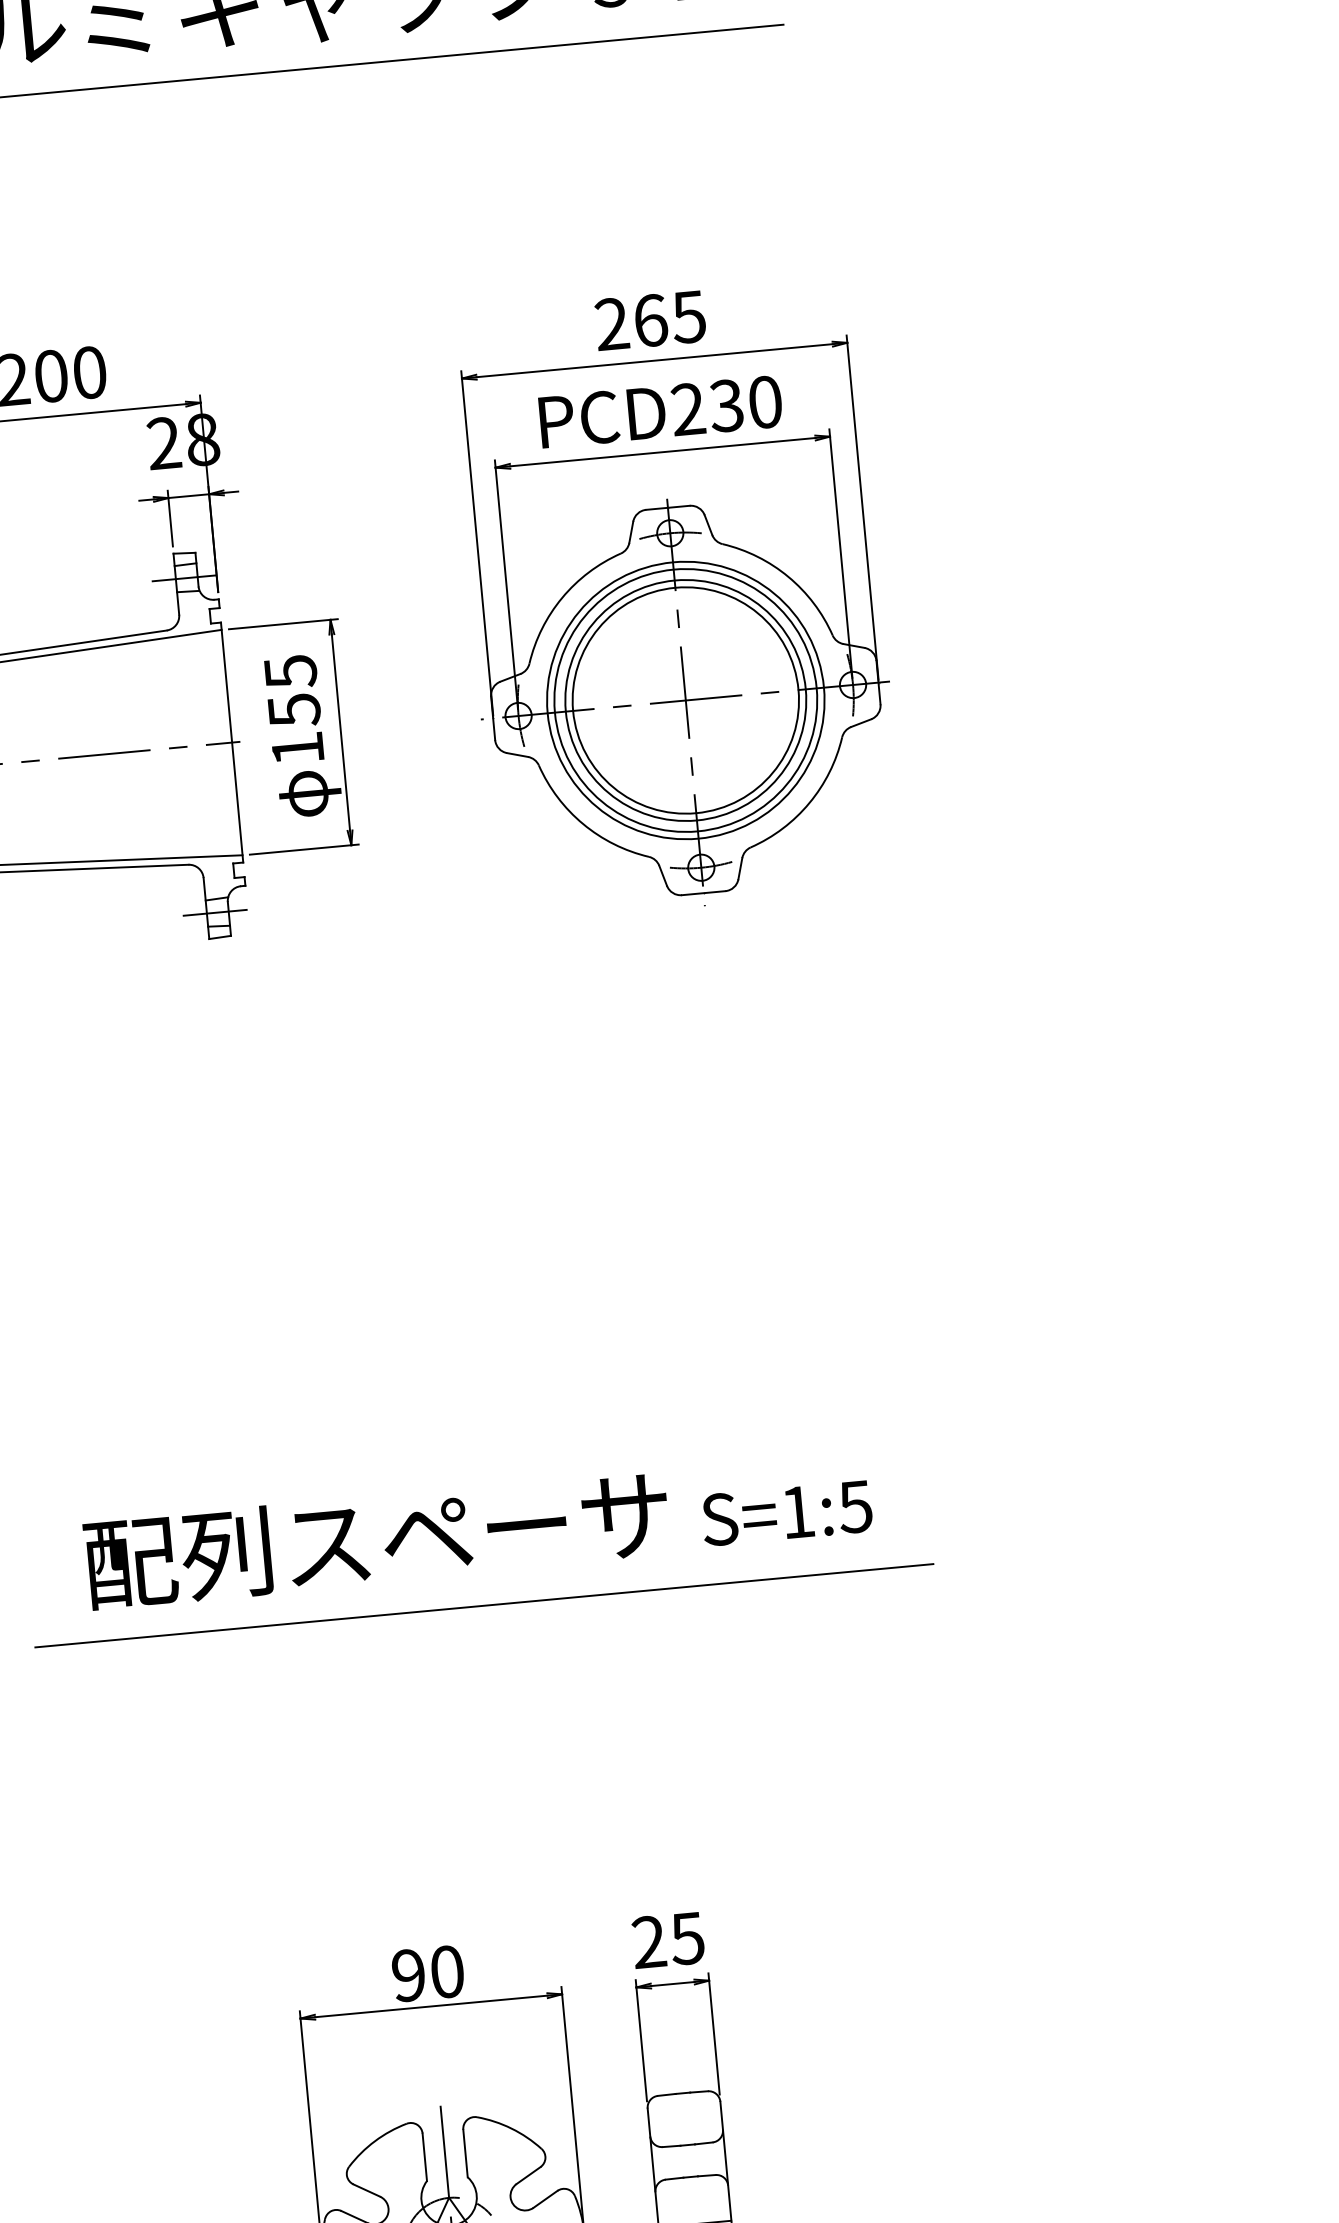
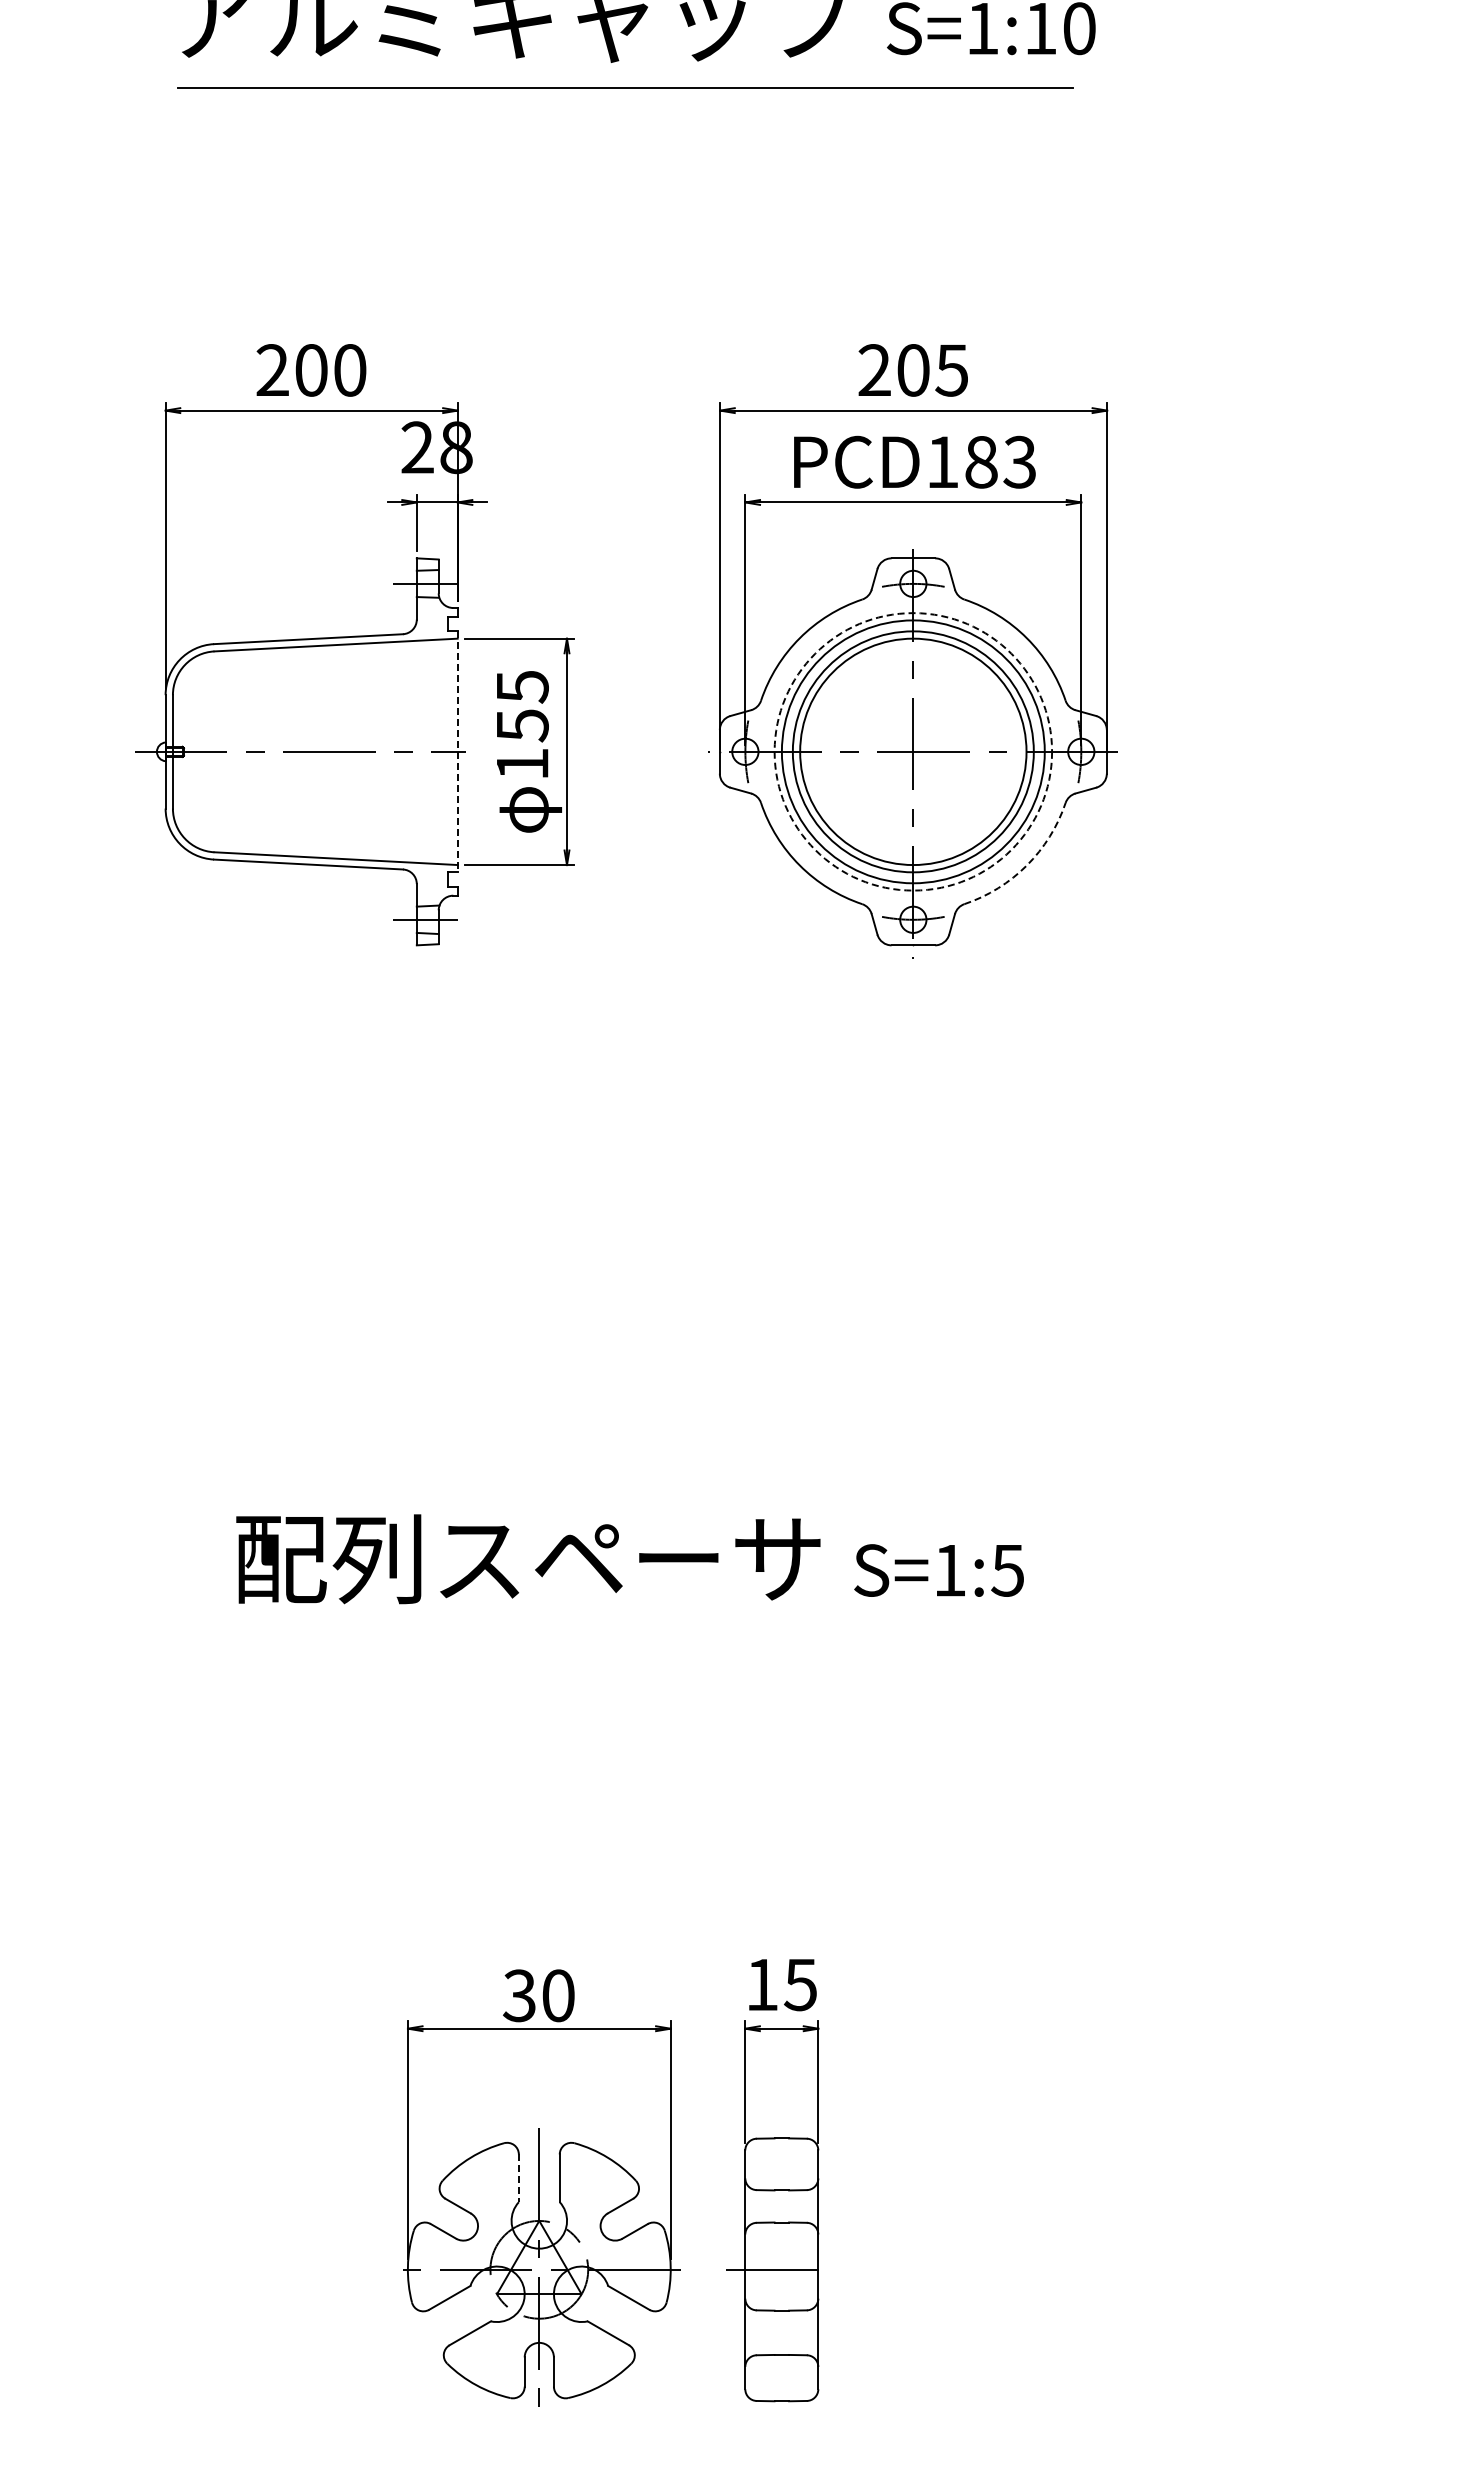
text: (650, 320) -> (913, 370), 265 -> 205
text: (726, 405) -> (981, 461), PCD230 -> PCD183
circle: (685, 700) -> (913, 751), solid -> dashed
line: (231, 743) -> (457, 752), solid -> dashed
arc: (808, 803) -> (1026, 865), solid -> dashed
line: (484, 1605) -> (629, 1634), removed
text: (649, 1941) -> (762, 1984), 25 -> 15
text: (408, 1975) -> (519, 1995), 90 -> 30
line: (424, 2157) -> (518, 2178), solid -> dashed

